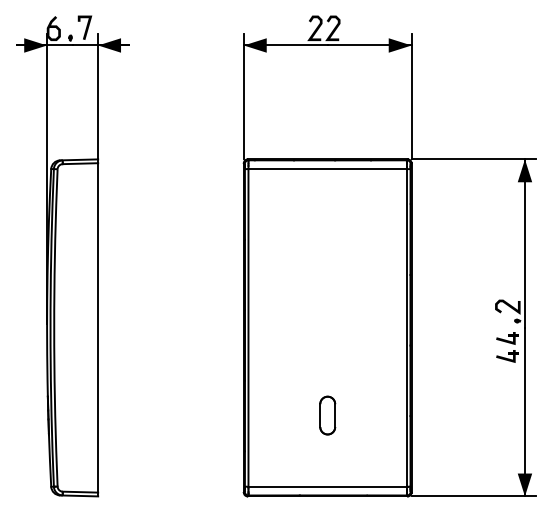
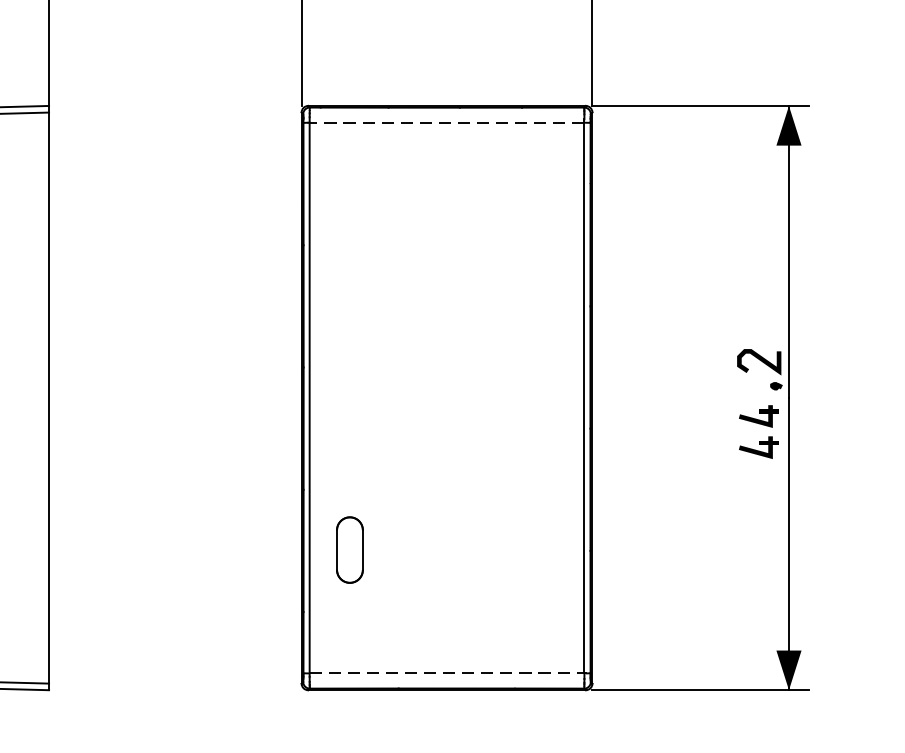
line: (327, 169) -> (446, 123), solid -> dashed
part: (327, 415) -> (349, 549), moved
line: (328, 486) -> (448, 673), solid -> dashed

